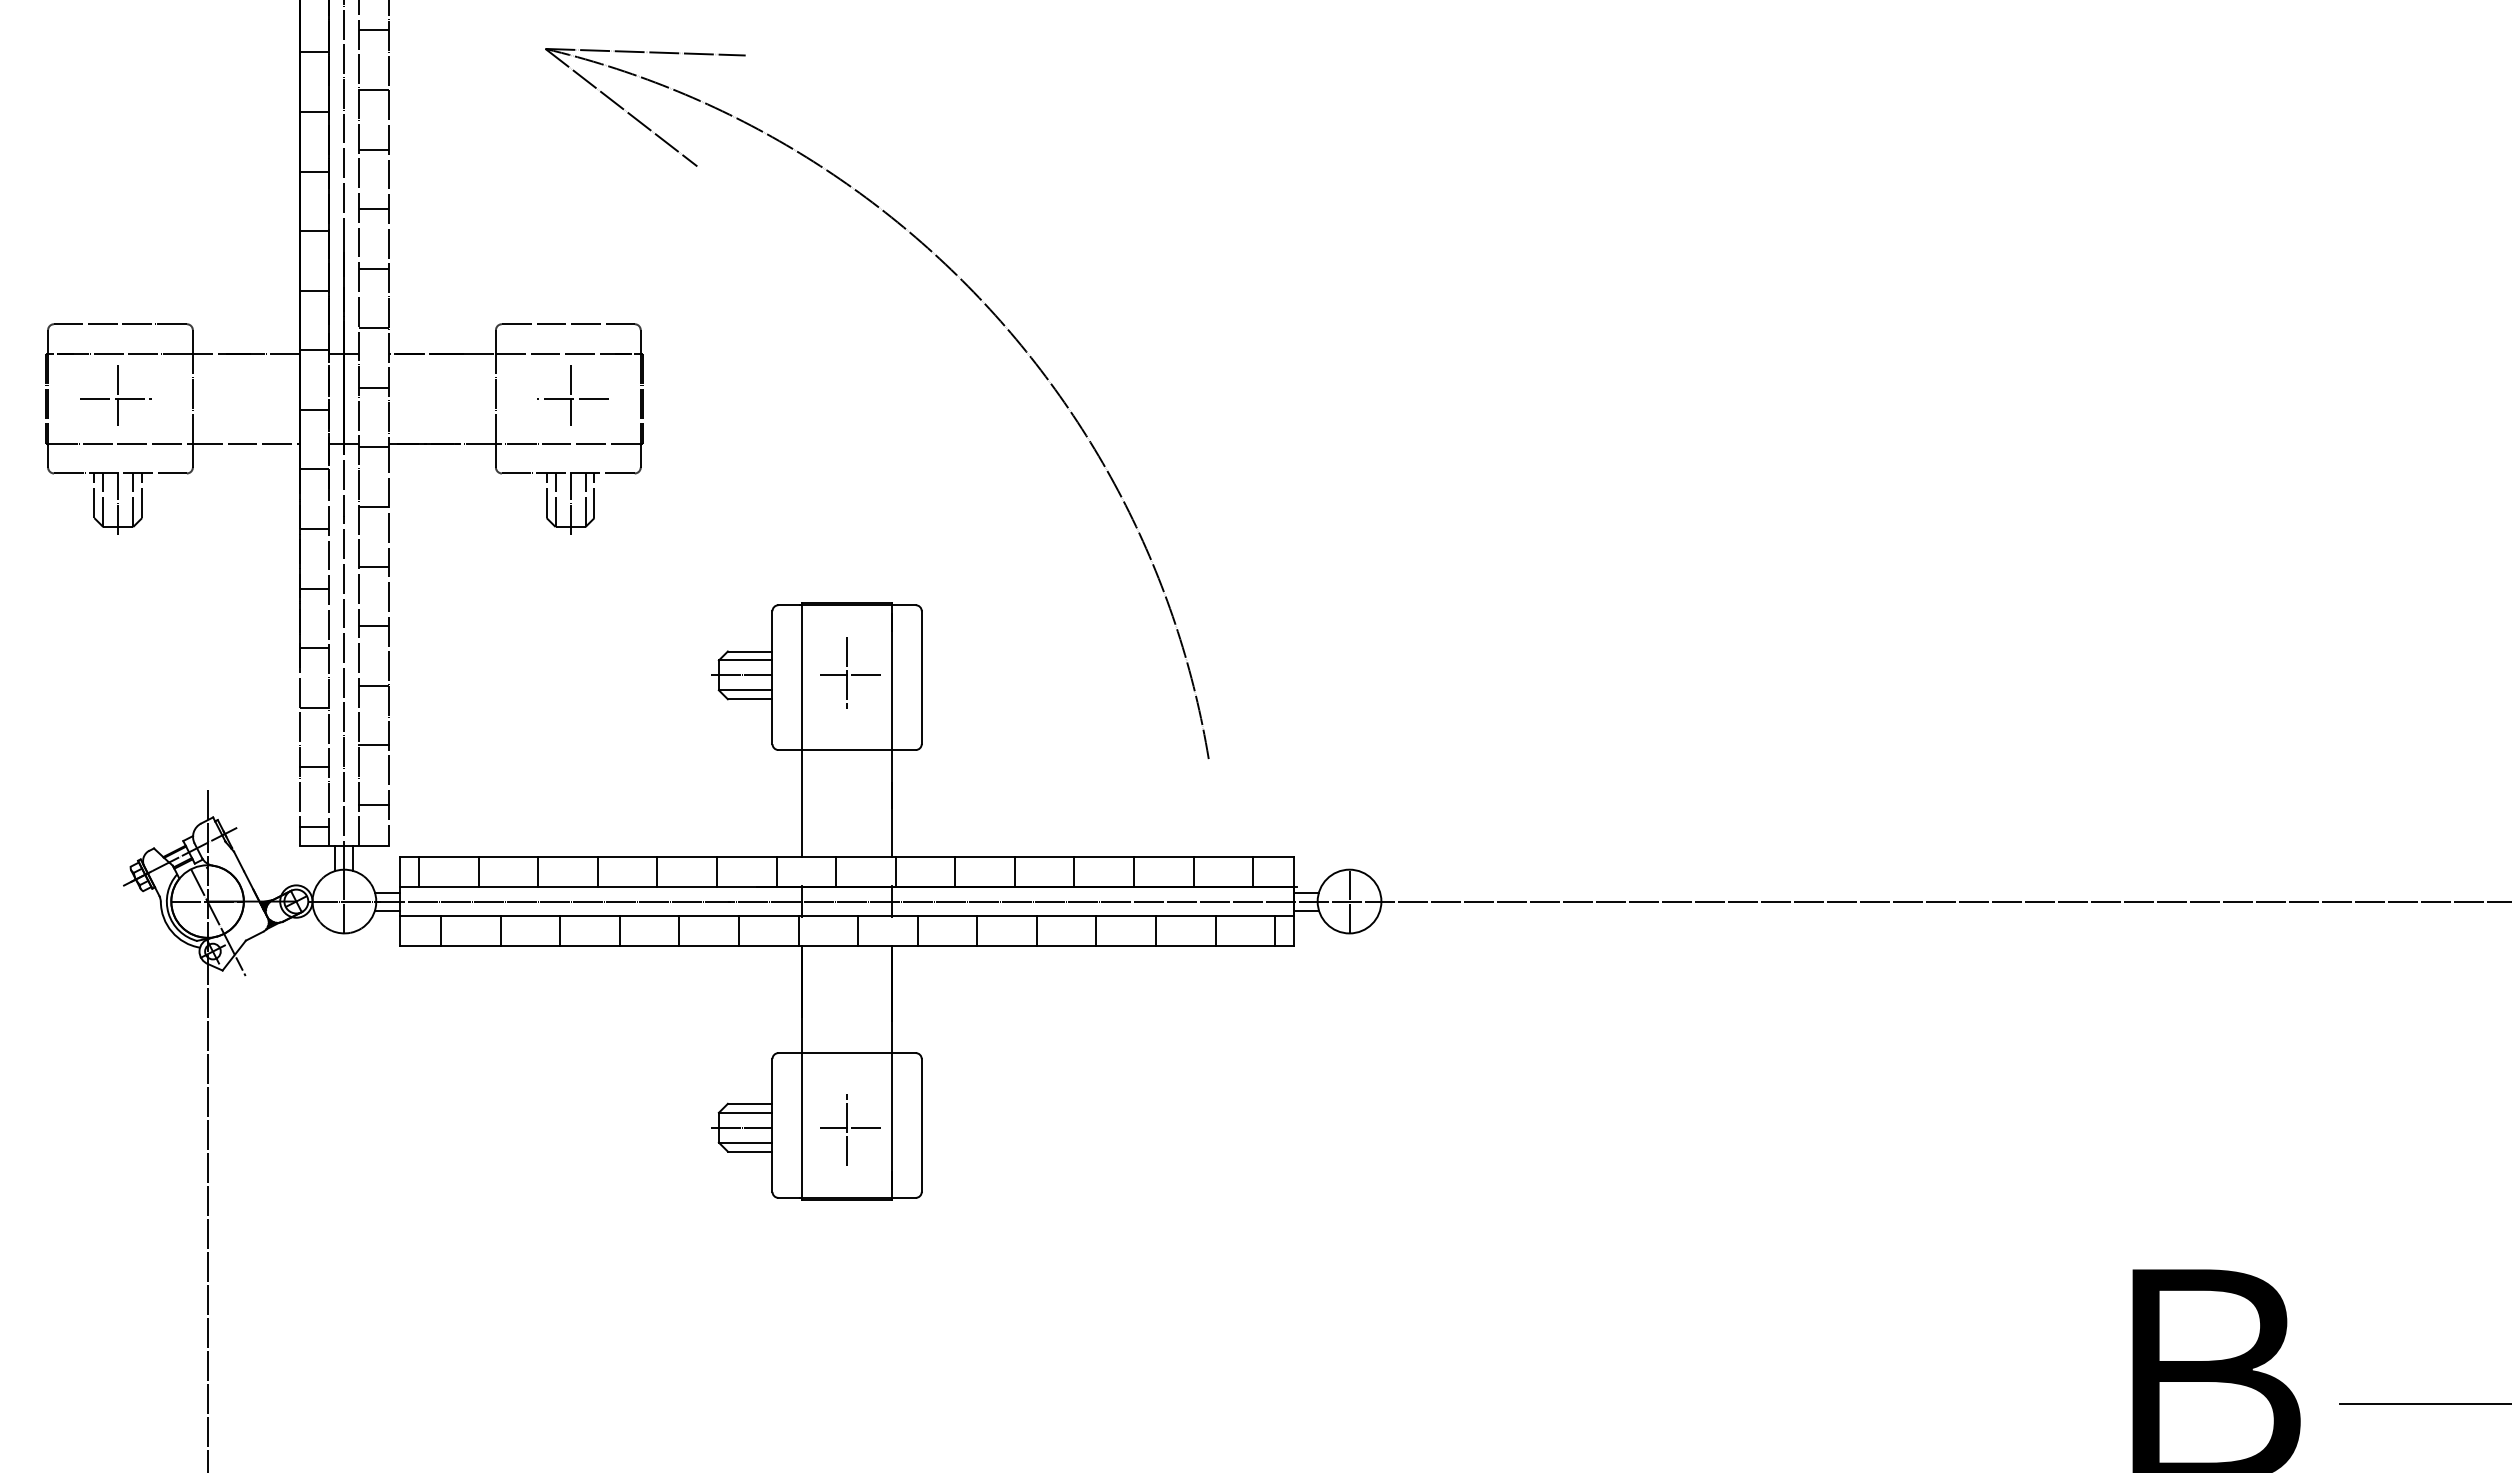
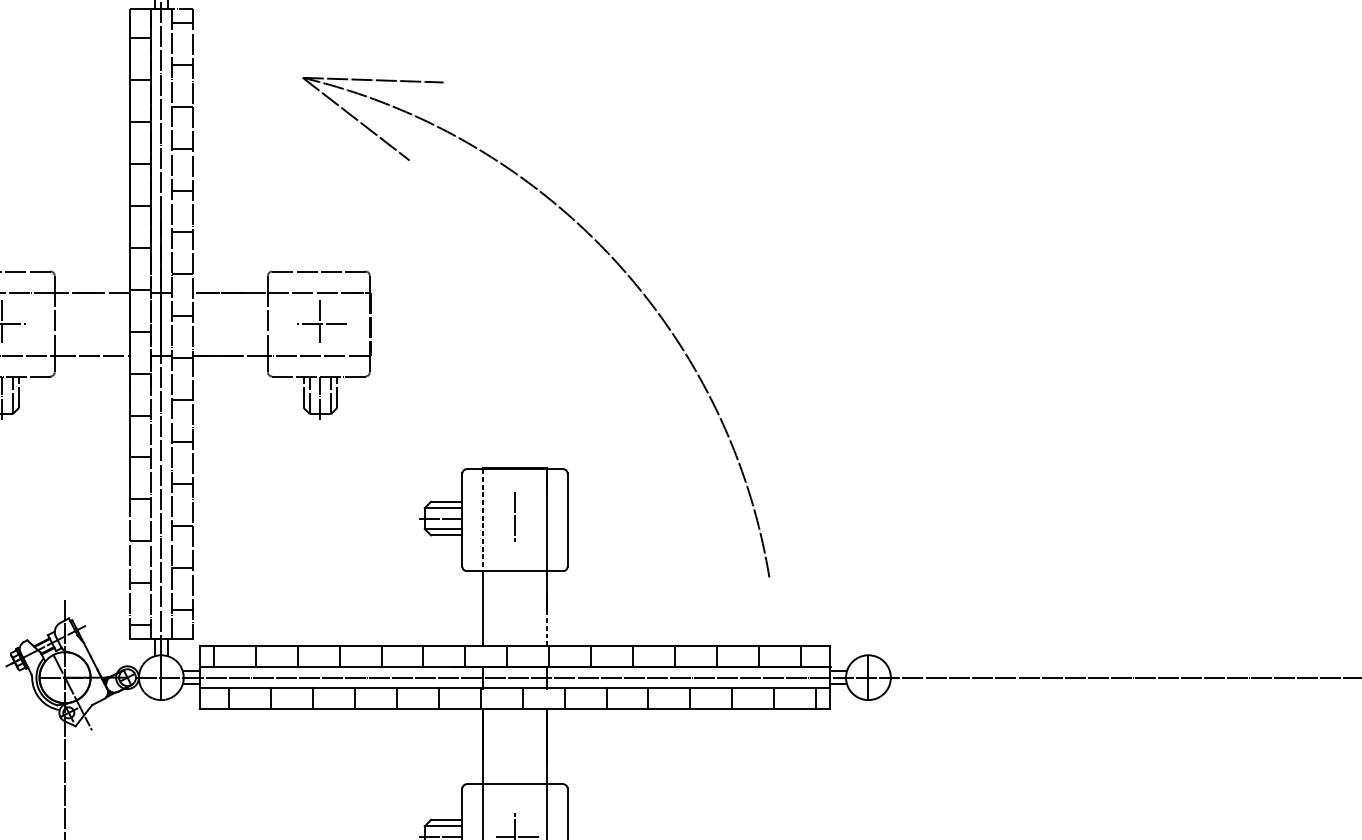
line: (850, 675) -> (517, 518), removed
line: (802, 678) -> (483, 520), solid -> dashed
line: (891, 830) -> (546, 627), solid -> dashed

